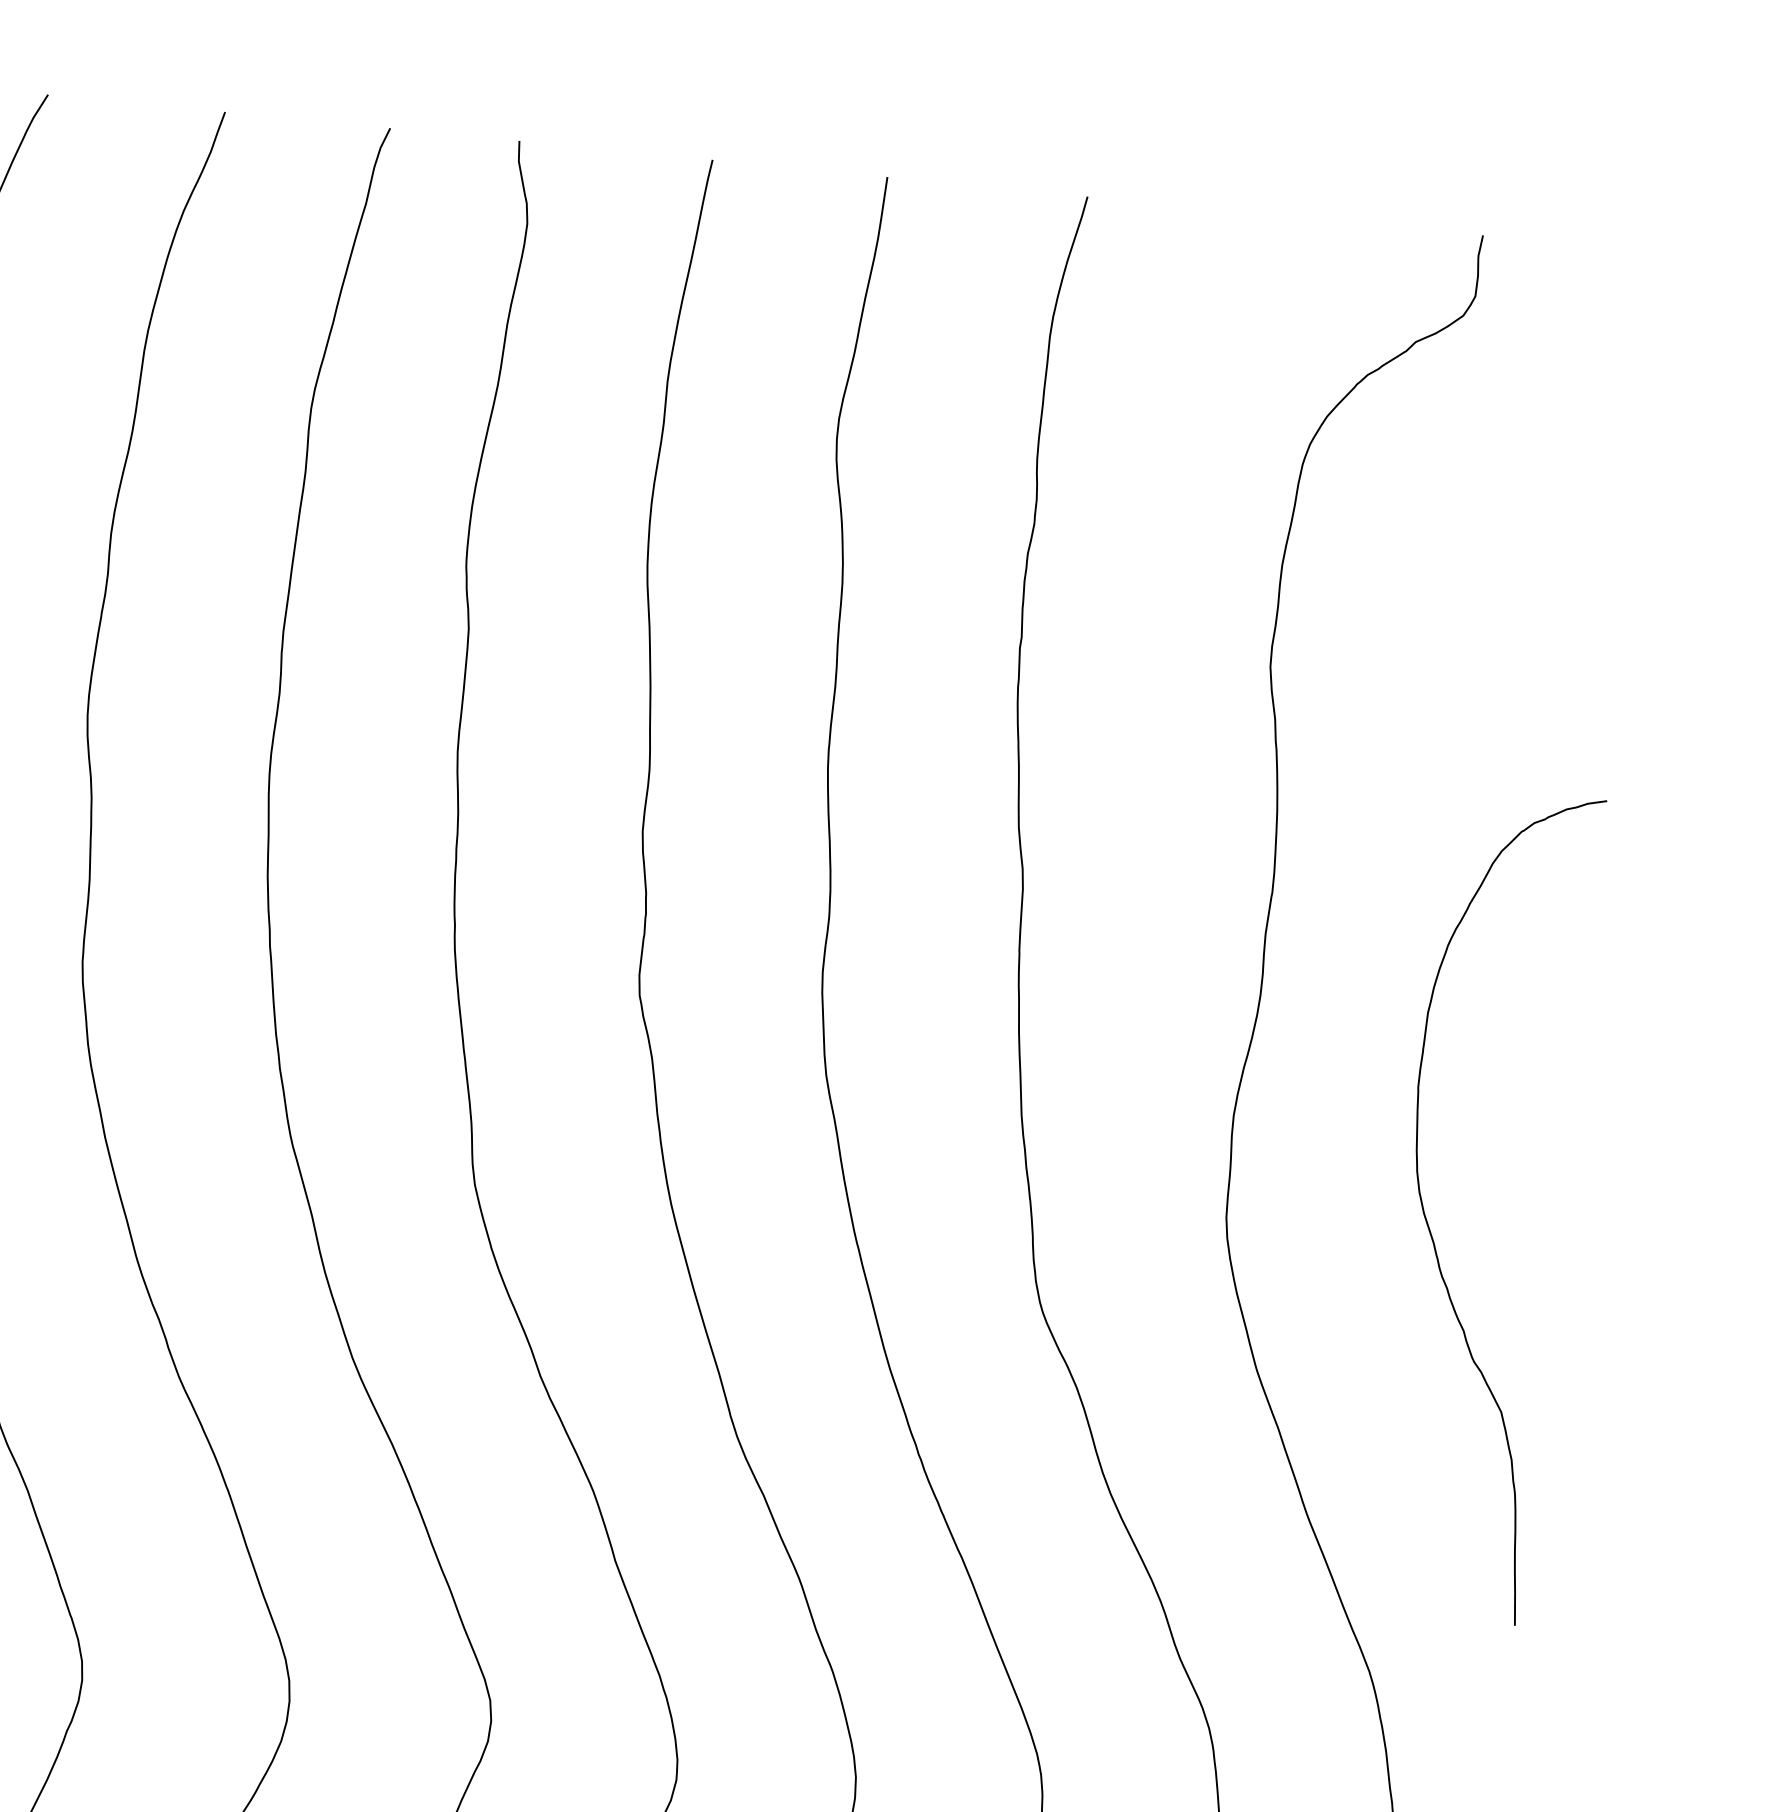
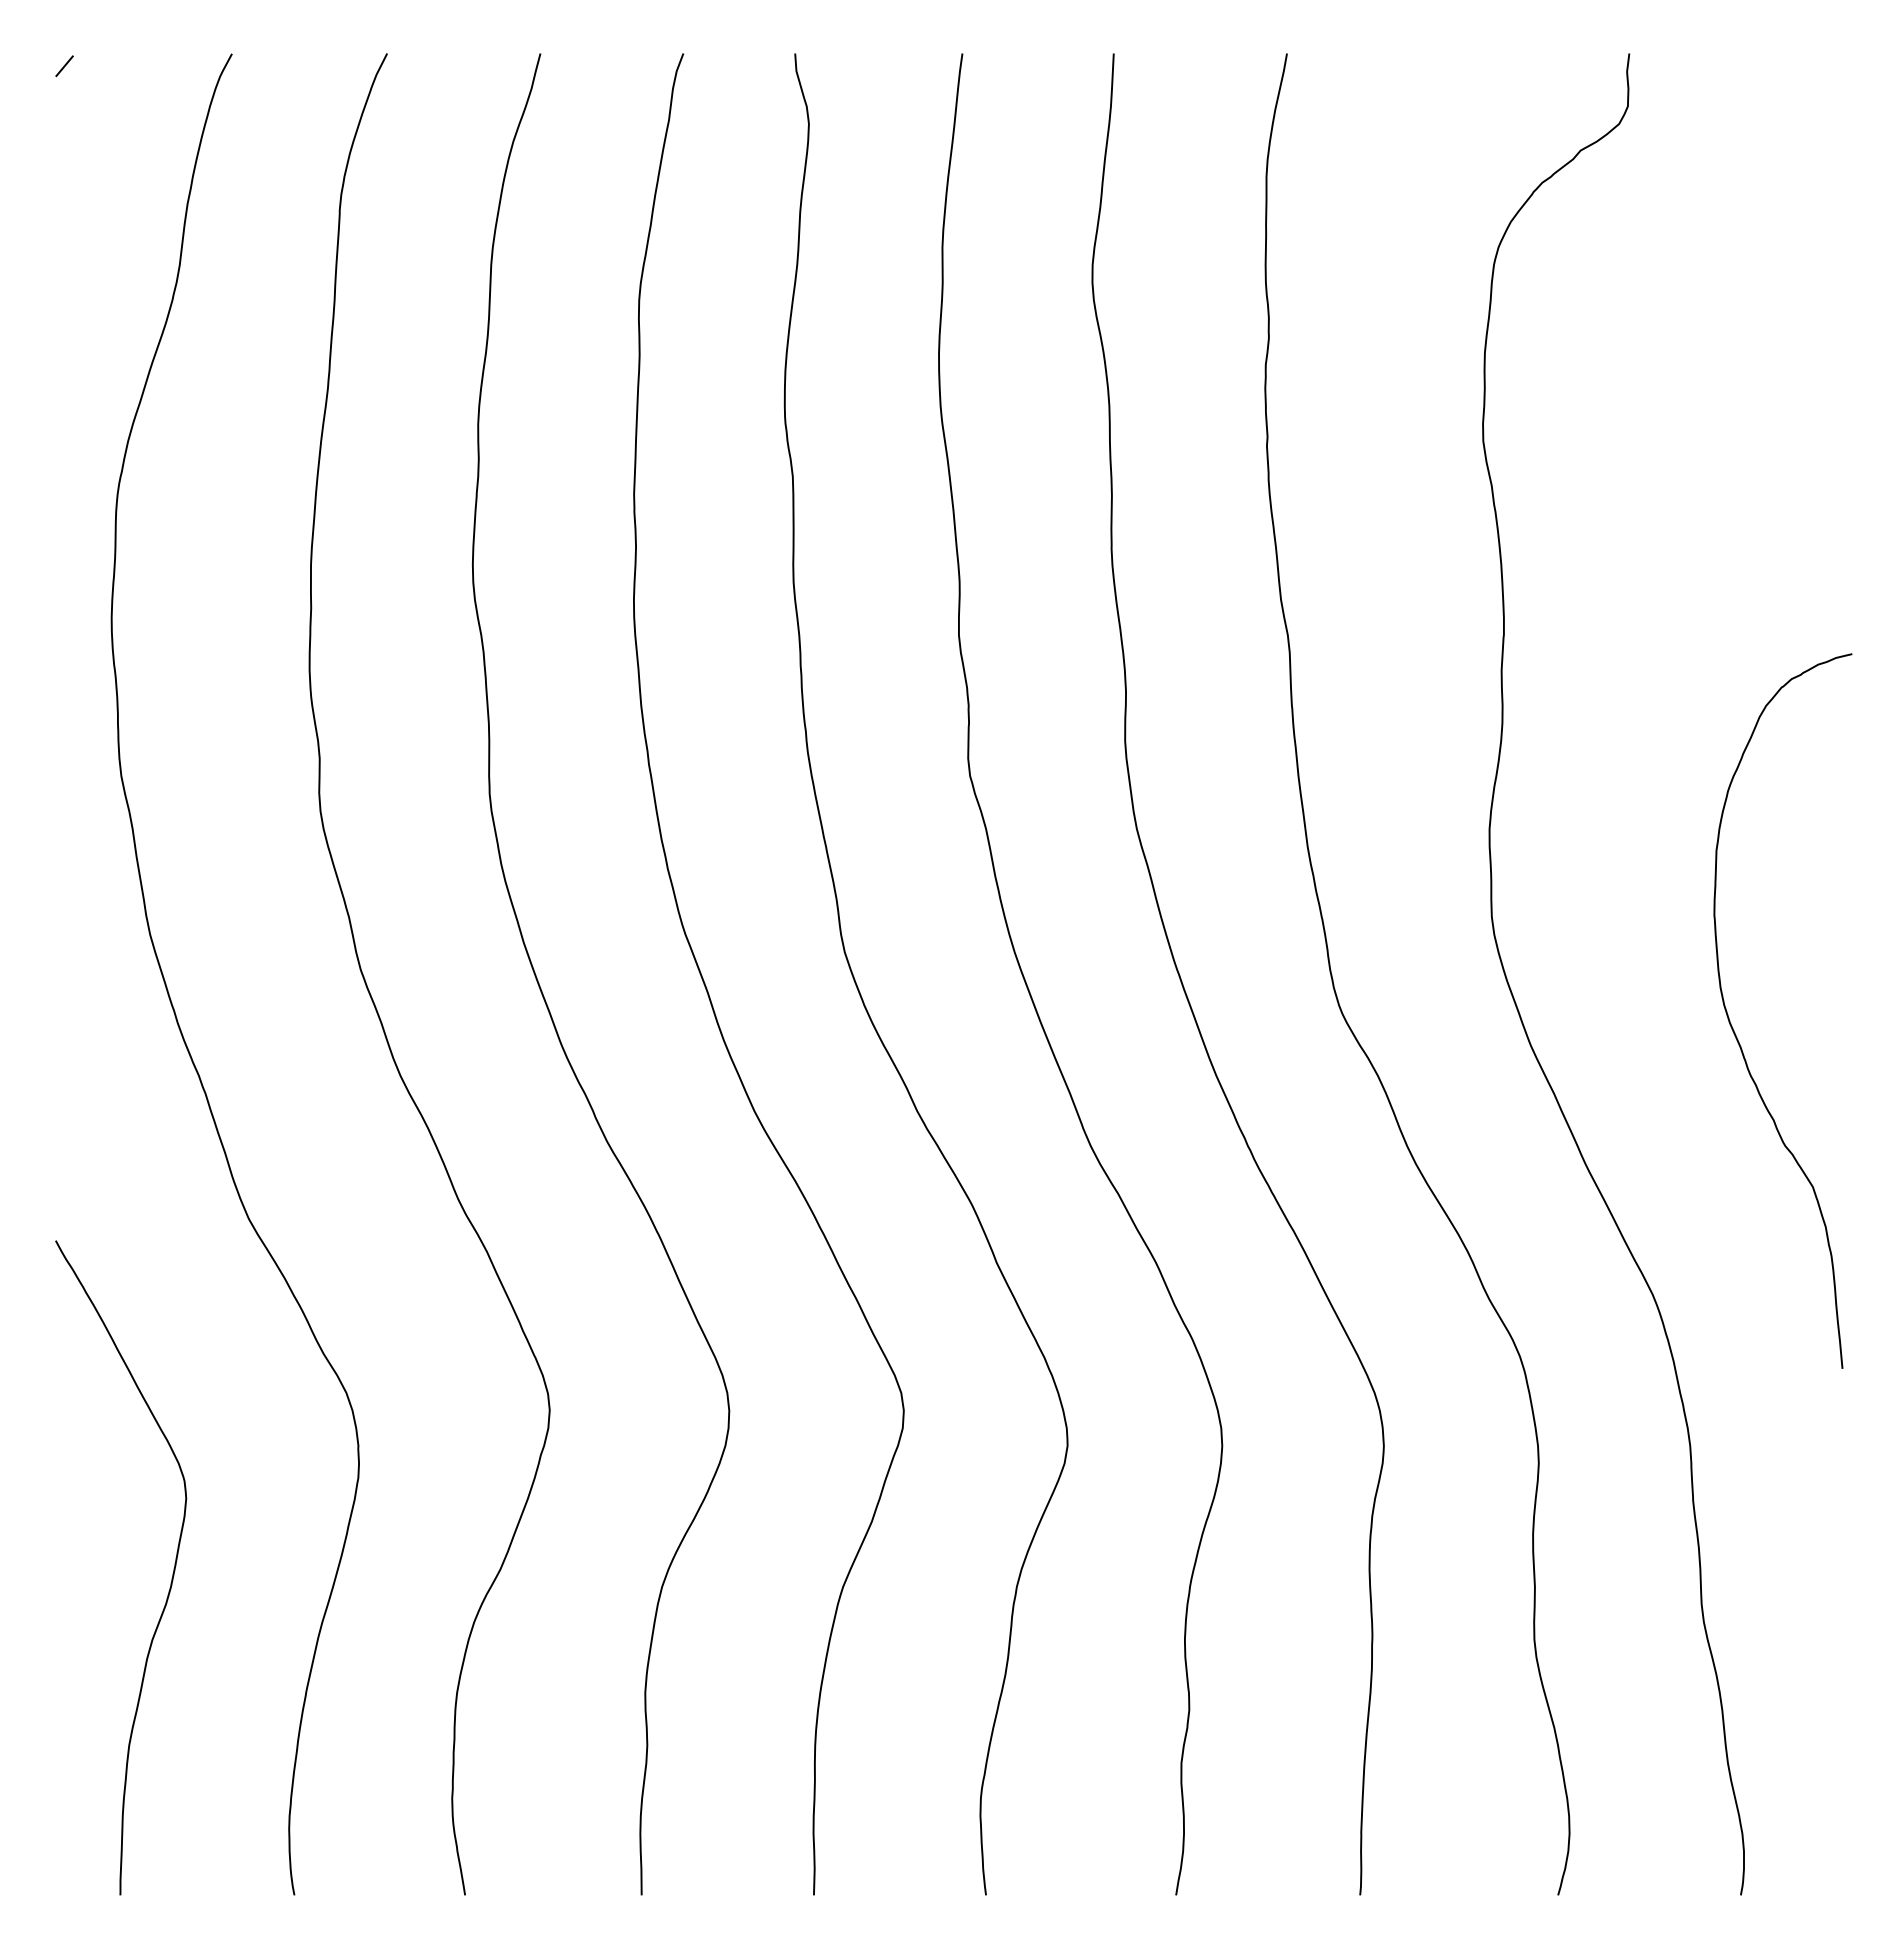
curve: (1429, 1225) -> (1735, 1032), moved

